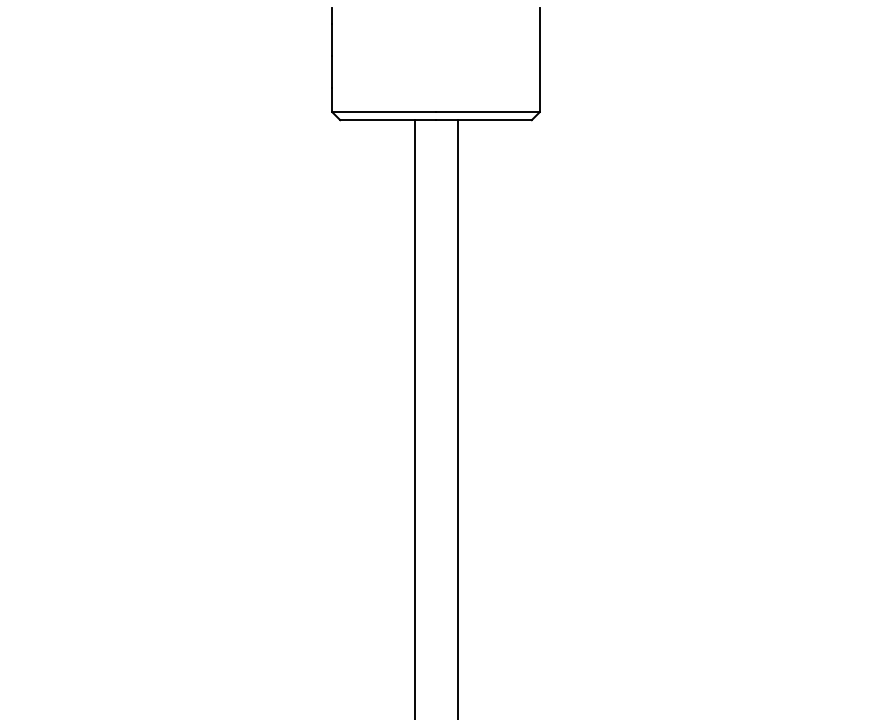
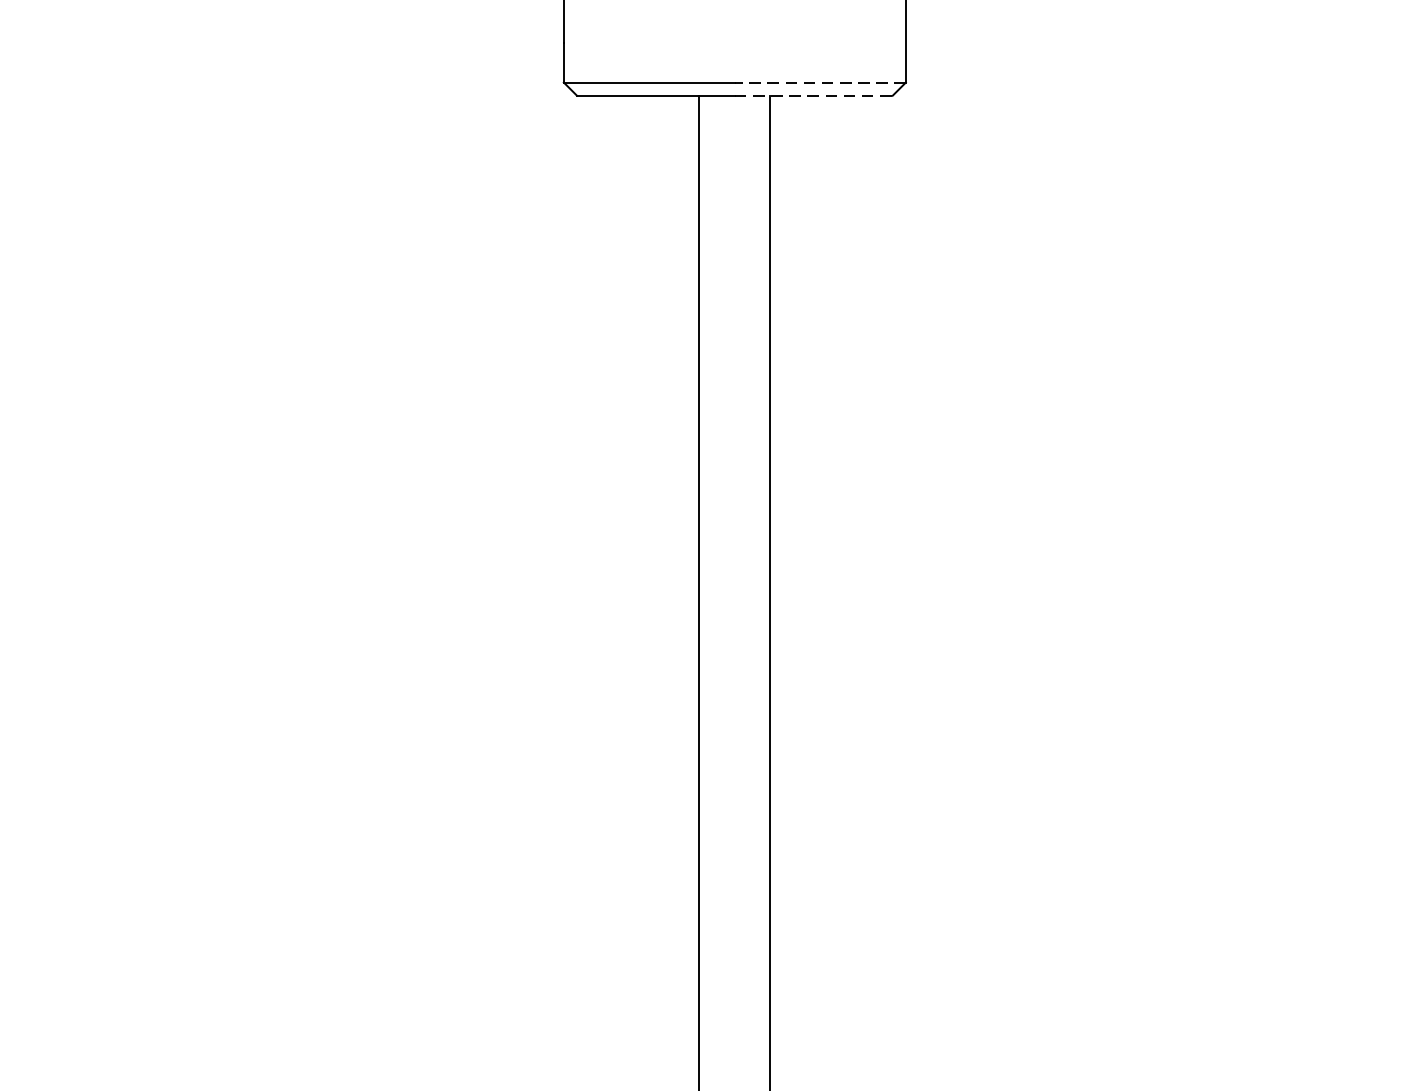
line: (487, 112) -> (819, 83), solid -> dashed
line: (483, 120) -> (813, 96), solid -> dashed

